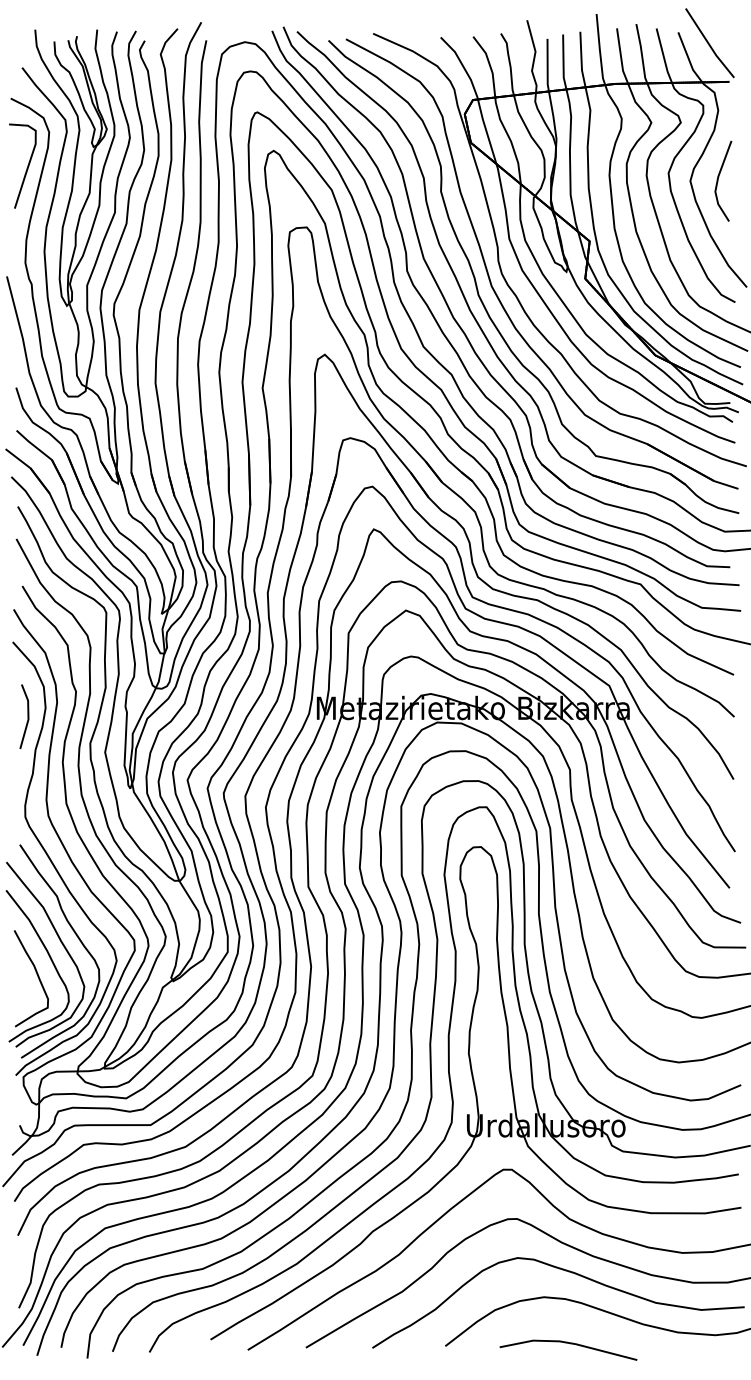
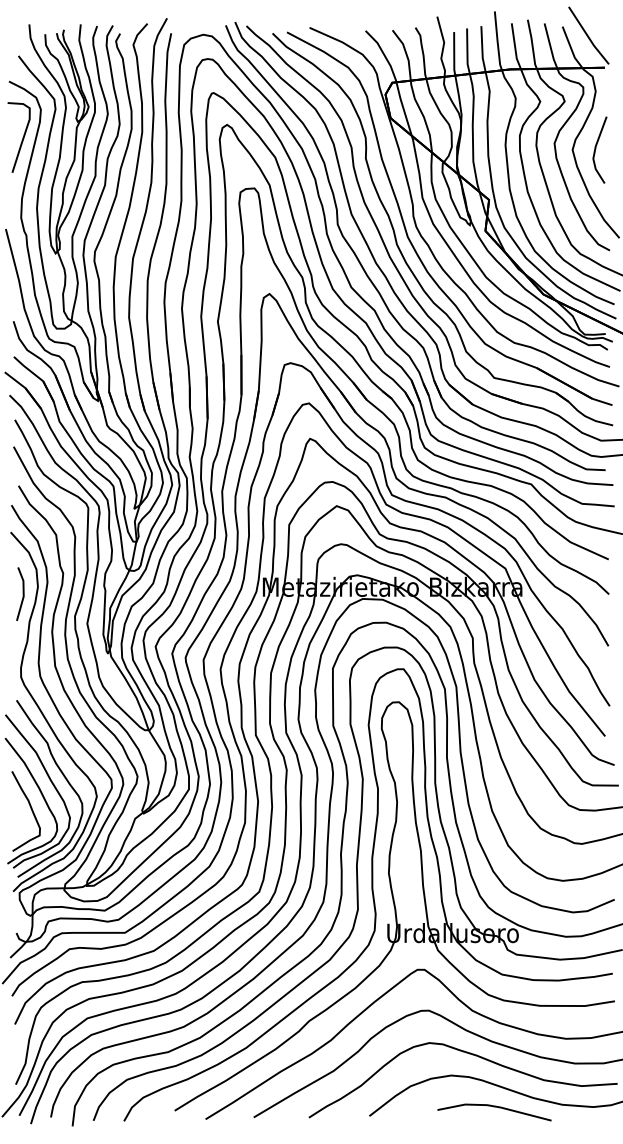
part: (568, 1350) -> (494, 1112), moved

